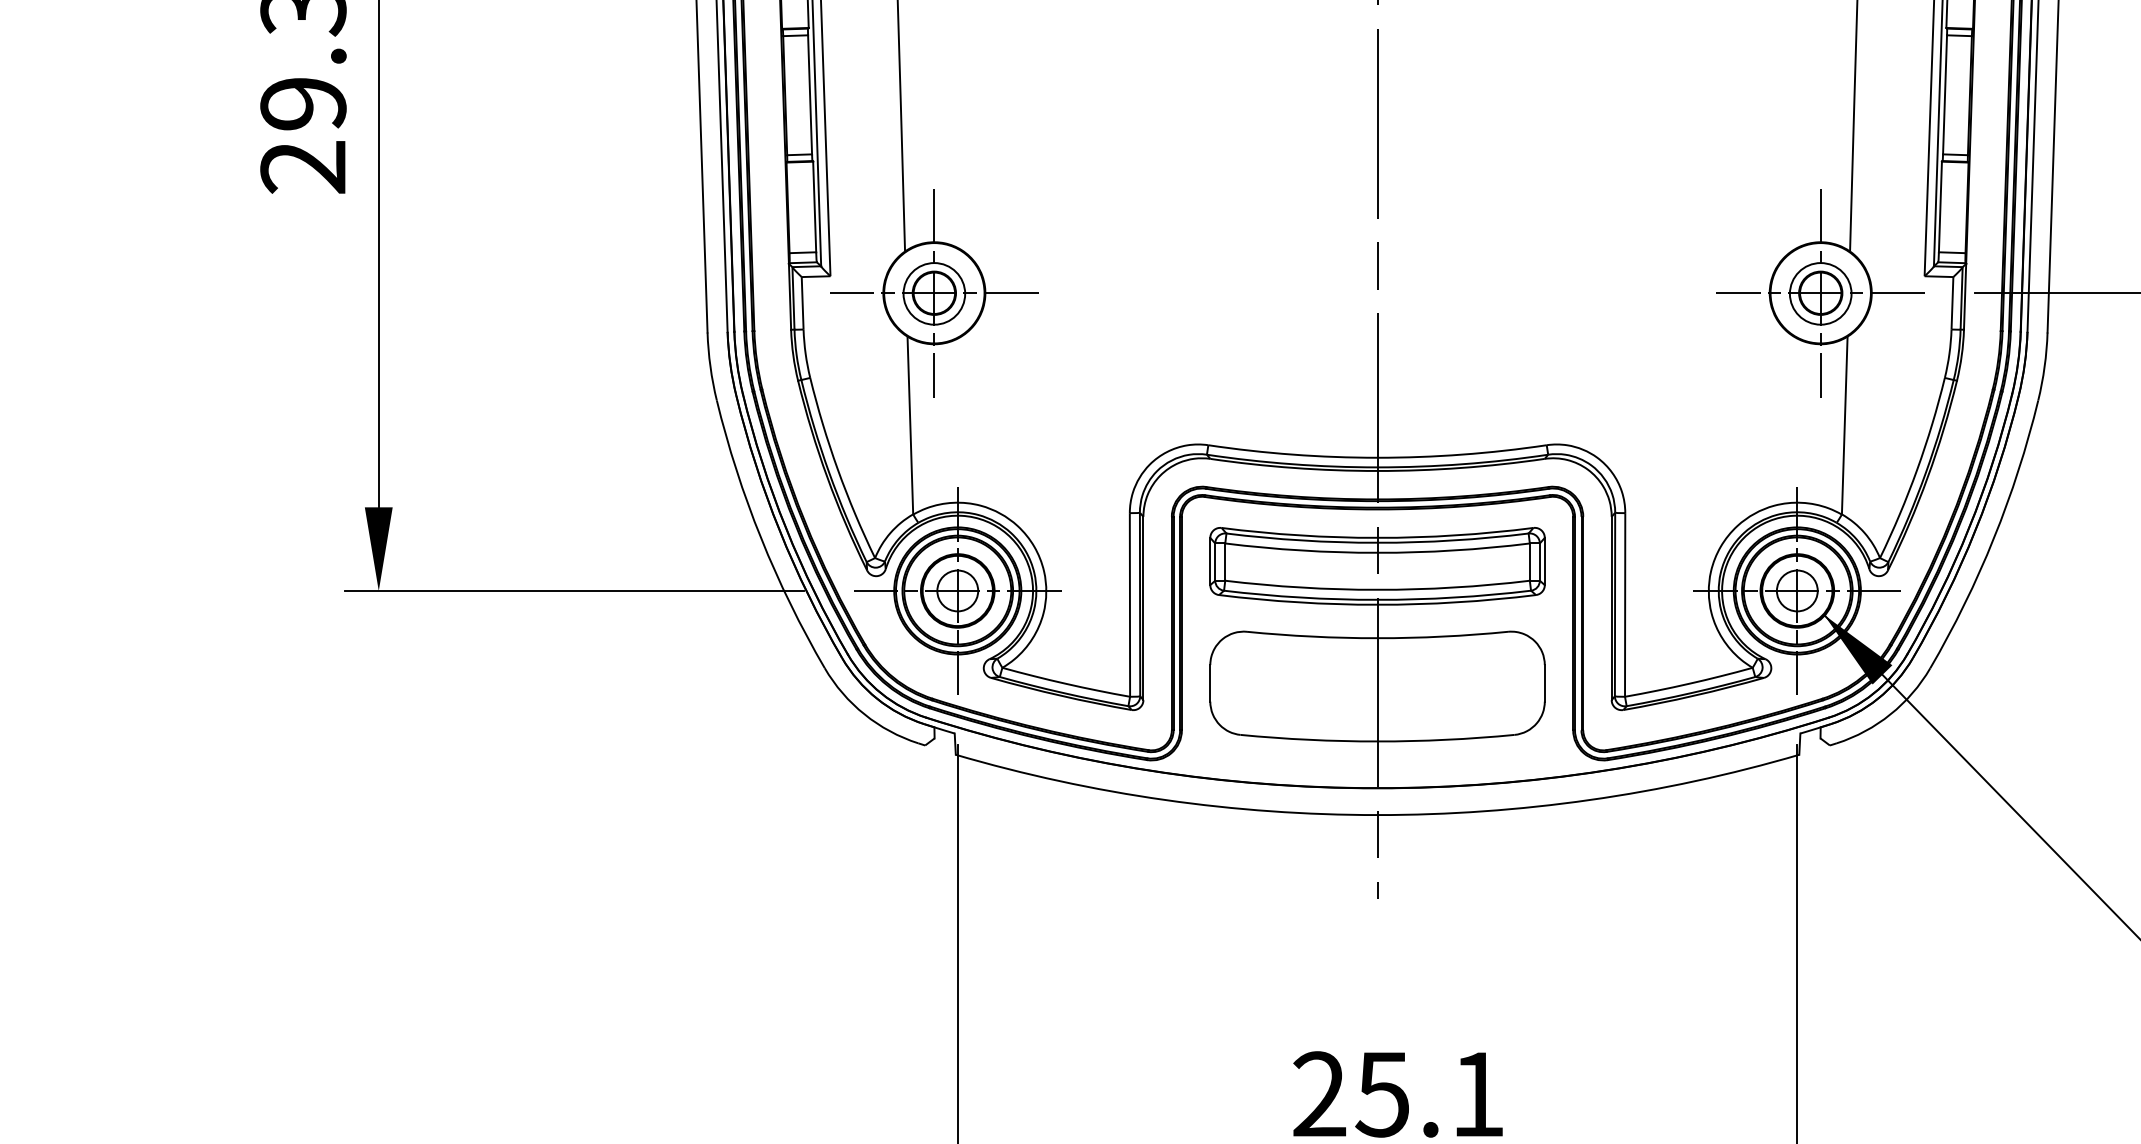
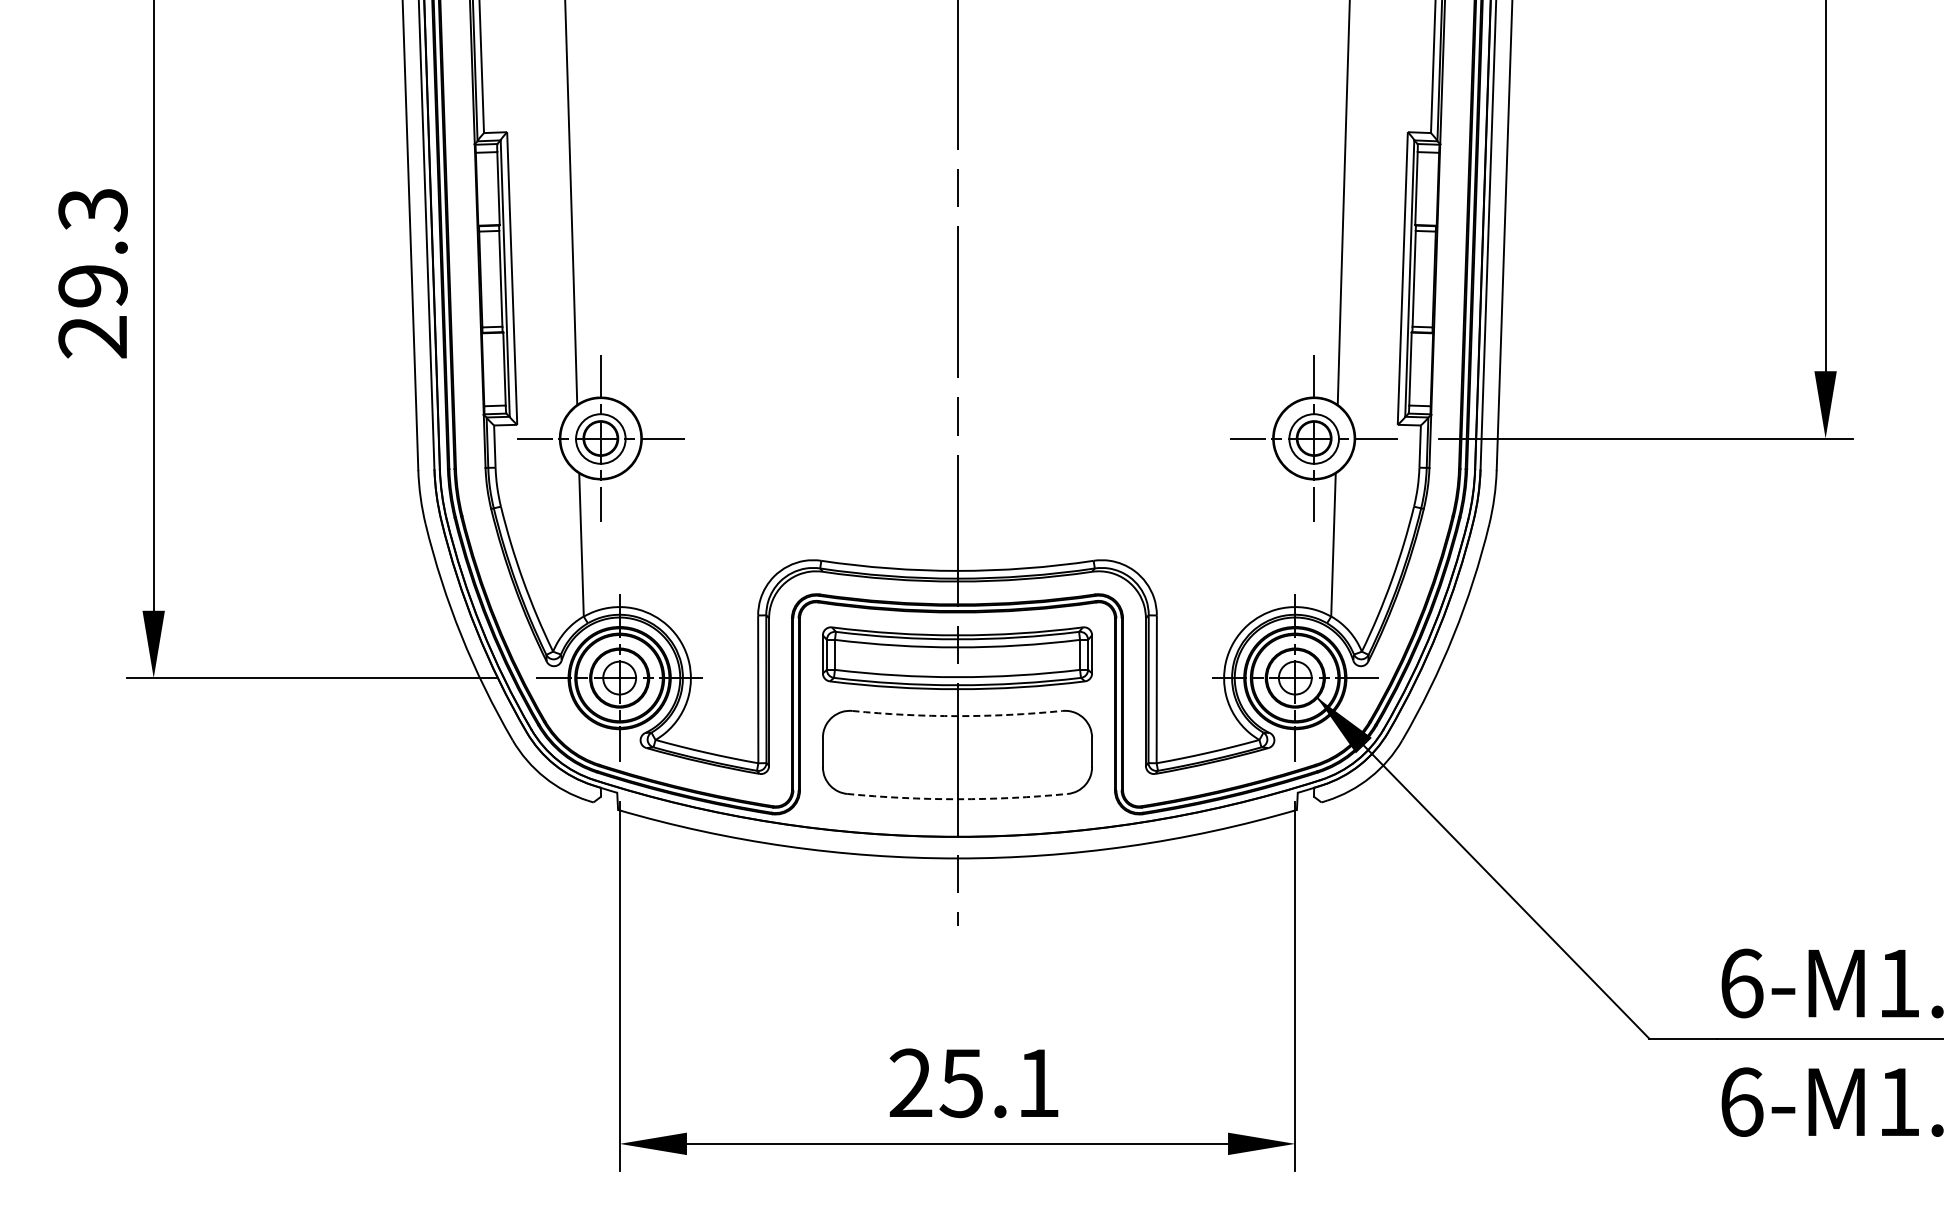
arc: (1377, 638) -> (957, 716), solid -> dashed
arc: (1377, 741) -> (957, 799), solid -> dashed

